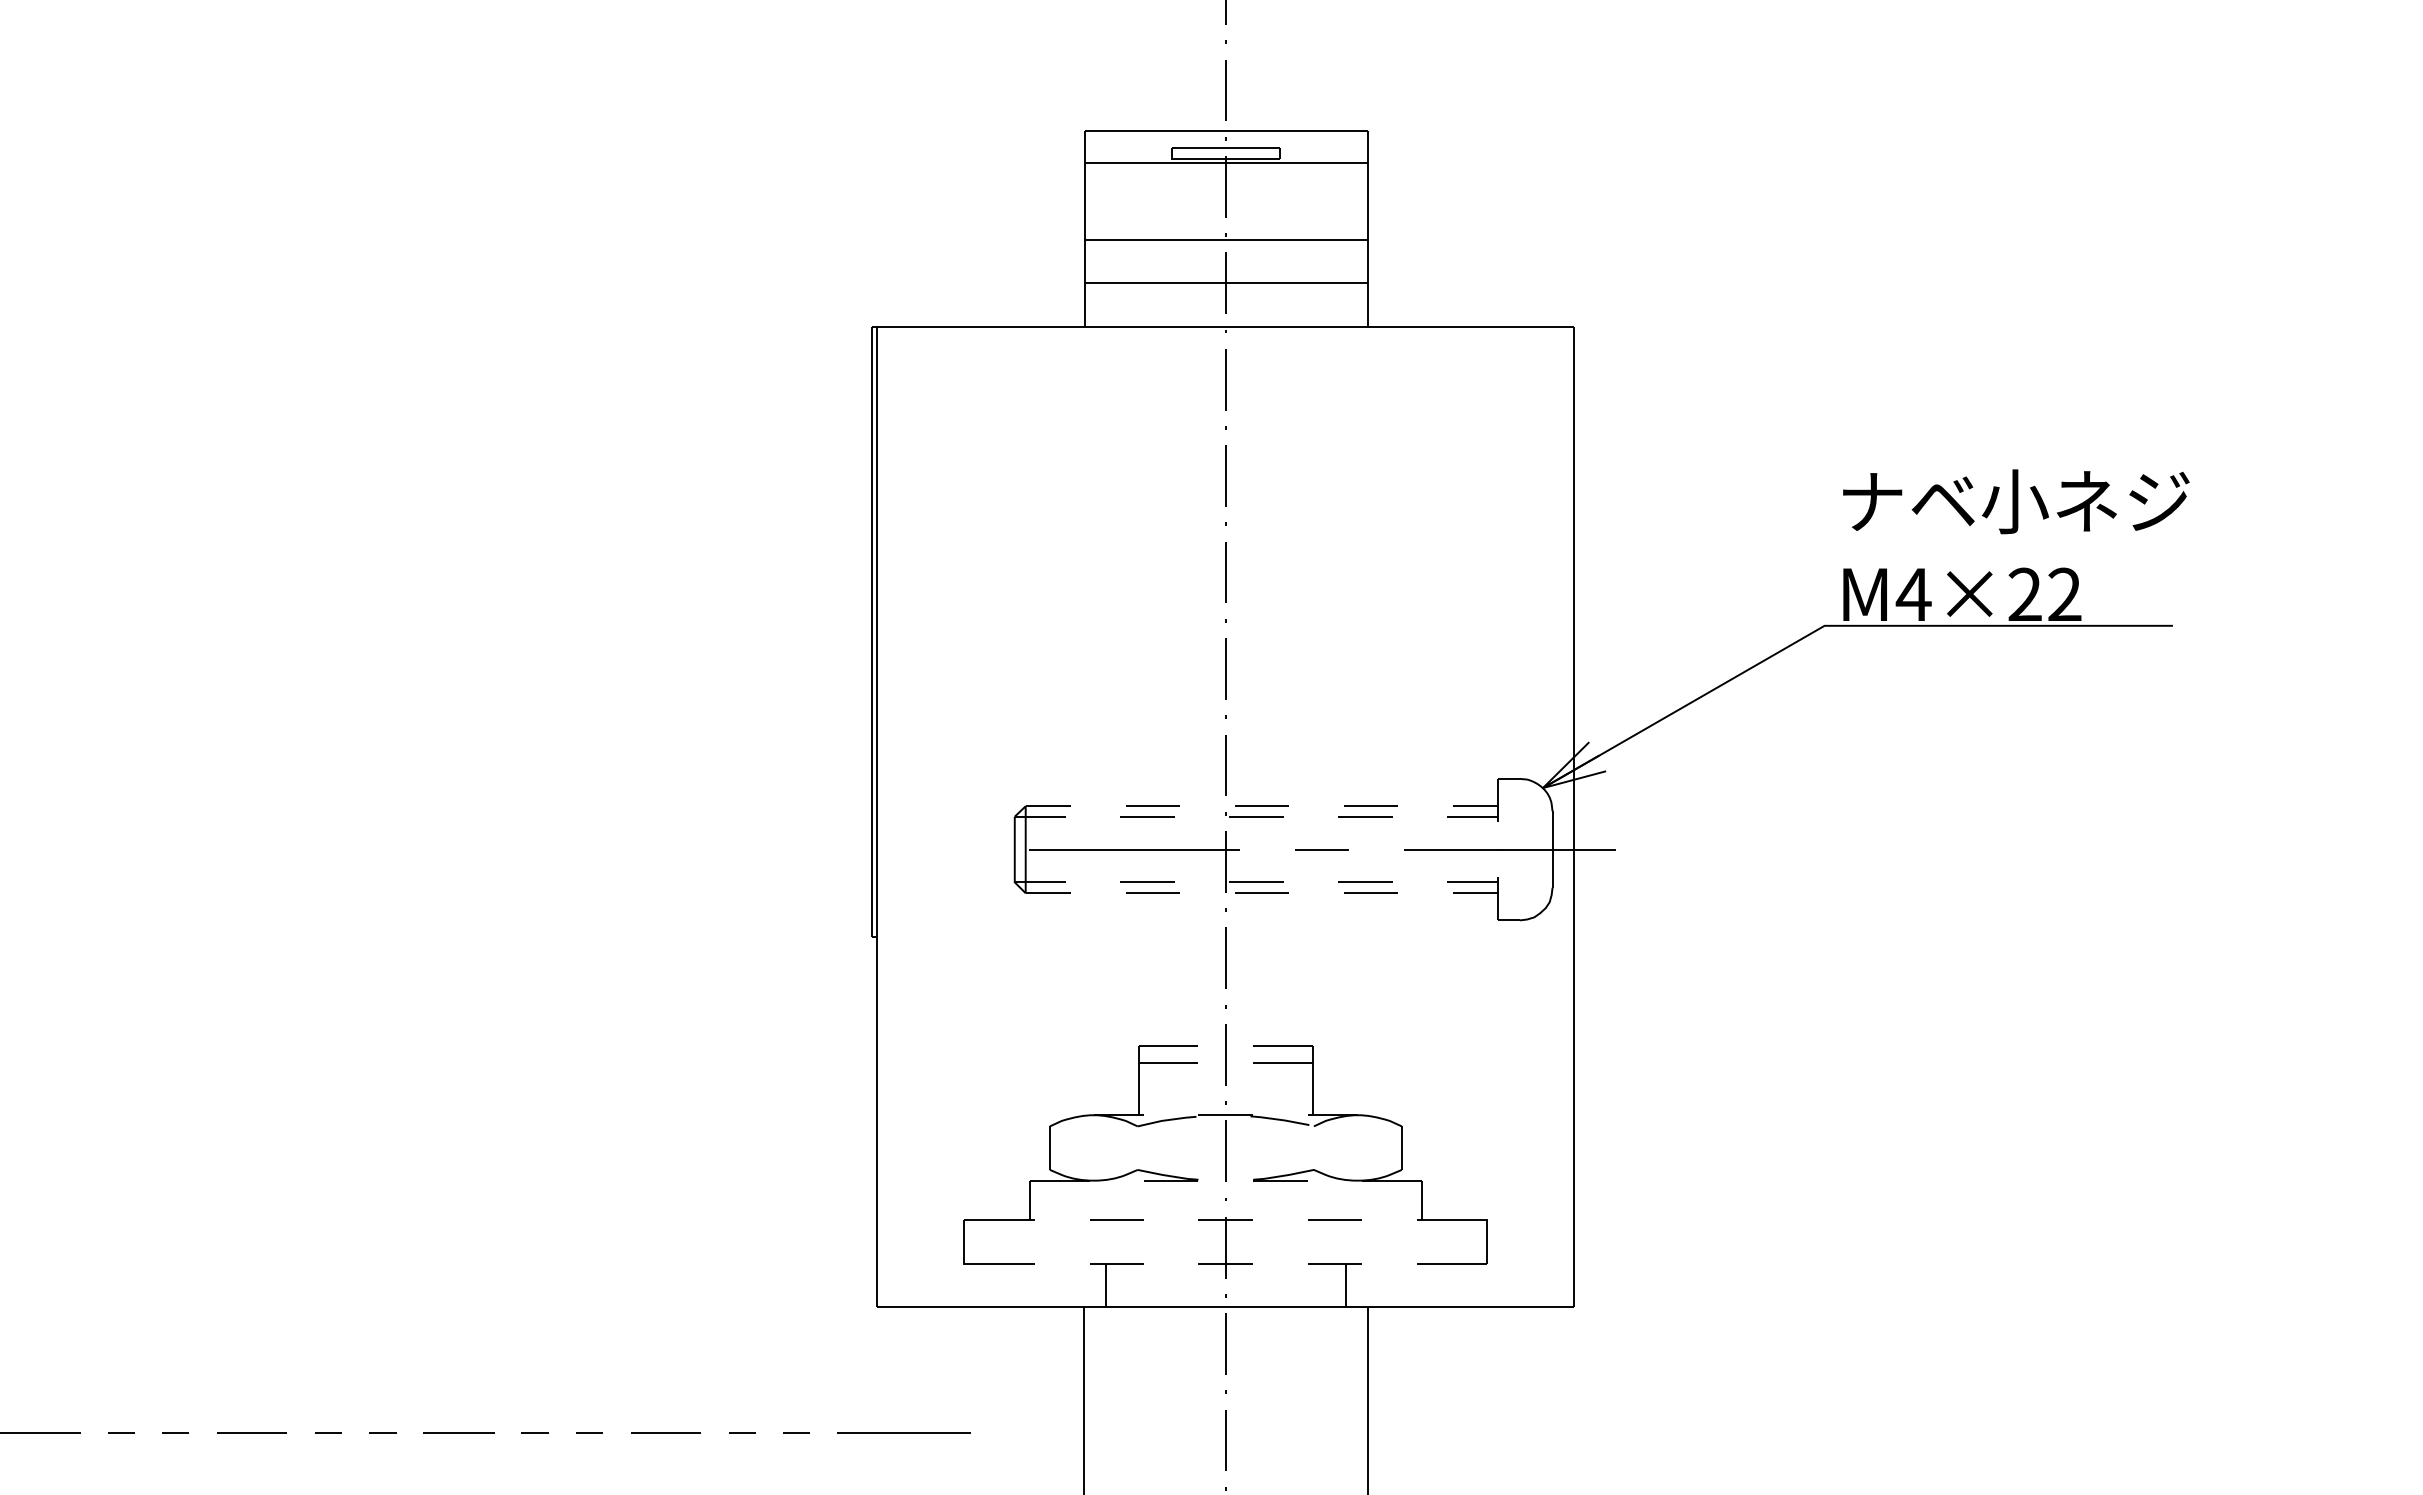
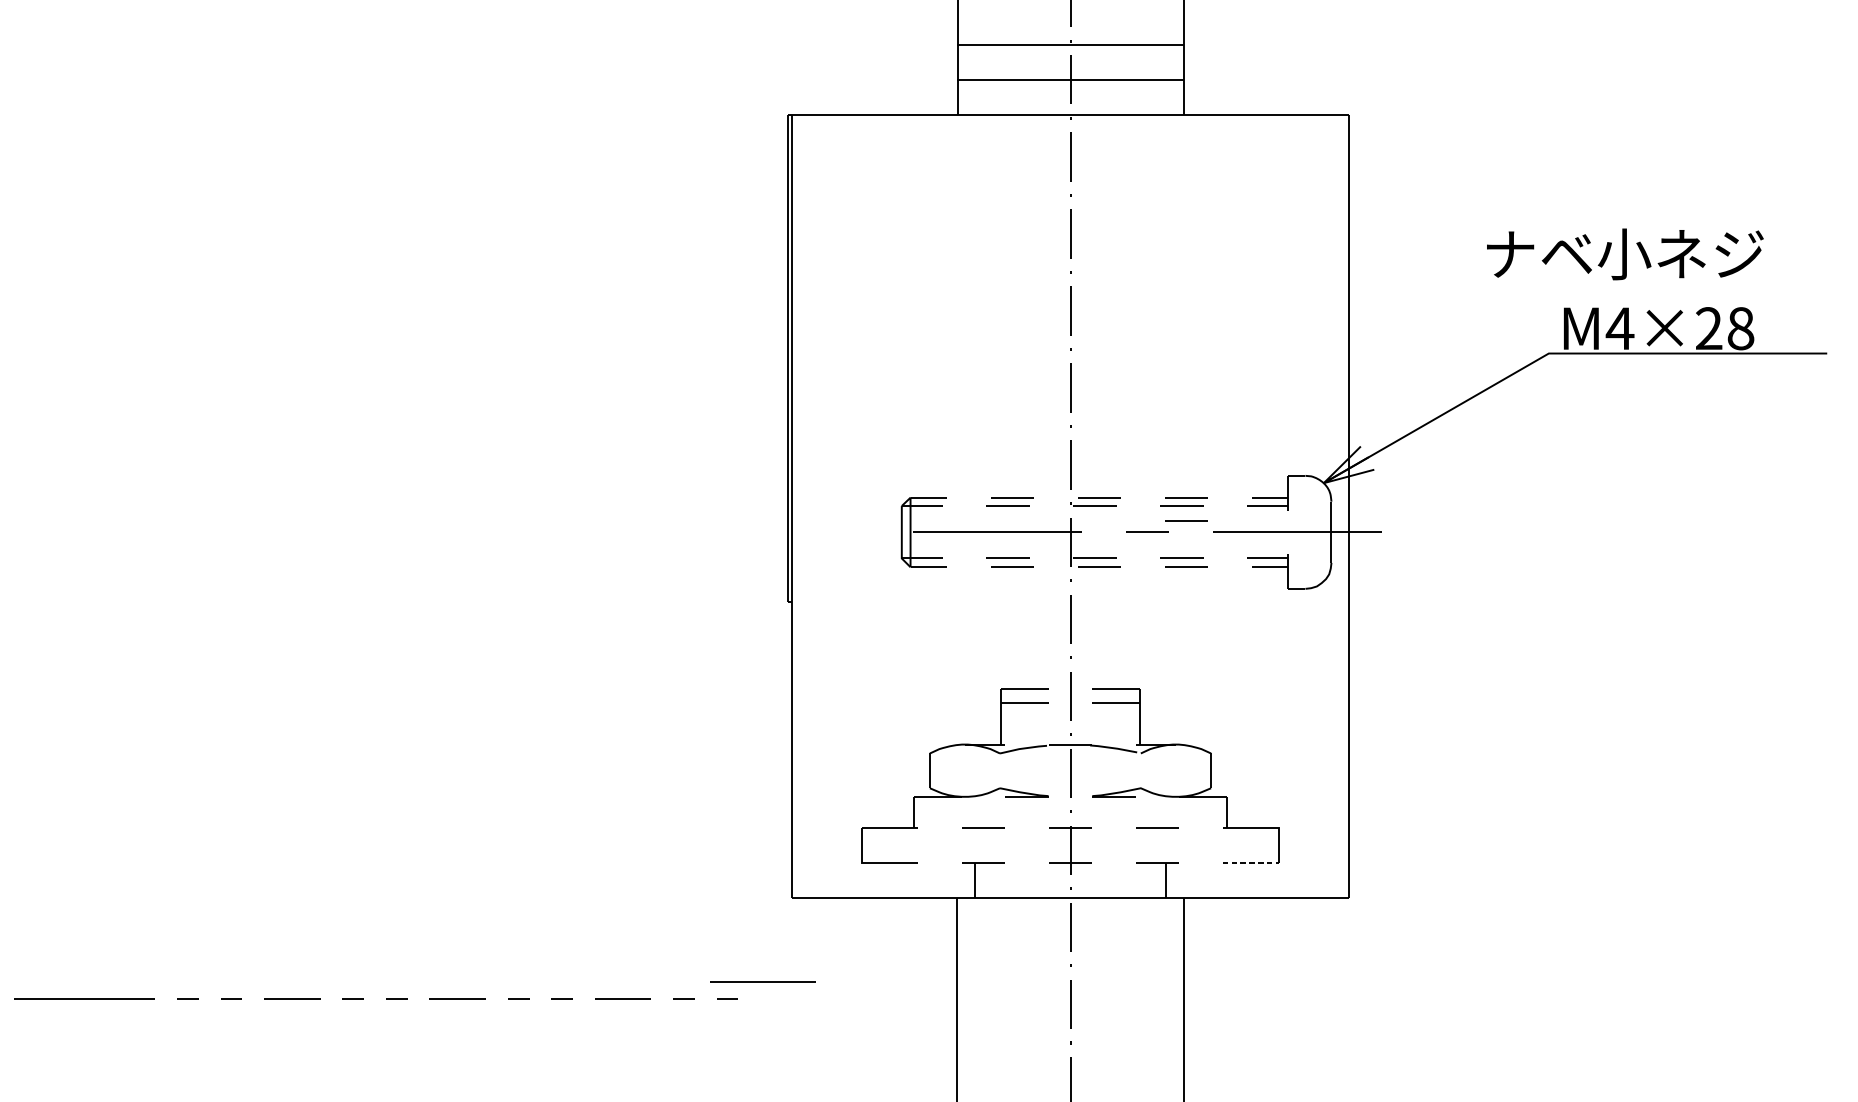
text: (2016, 501) -> (1625, 254), moved
text: (2064, 594) -> (1740, 328), M4×22 -> M4×28
line: (1370, 834) -> (1186, 520), added
line: (1452, 1263) -> (1251, 863), solid -> dashed
line: (903, 1432) -> (762, 981), moved

